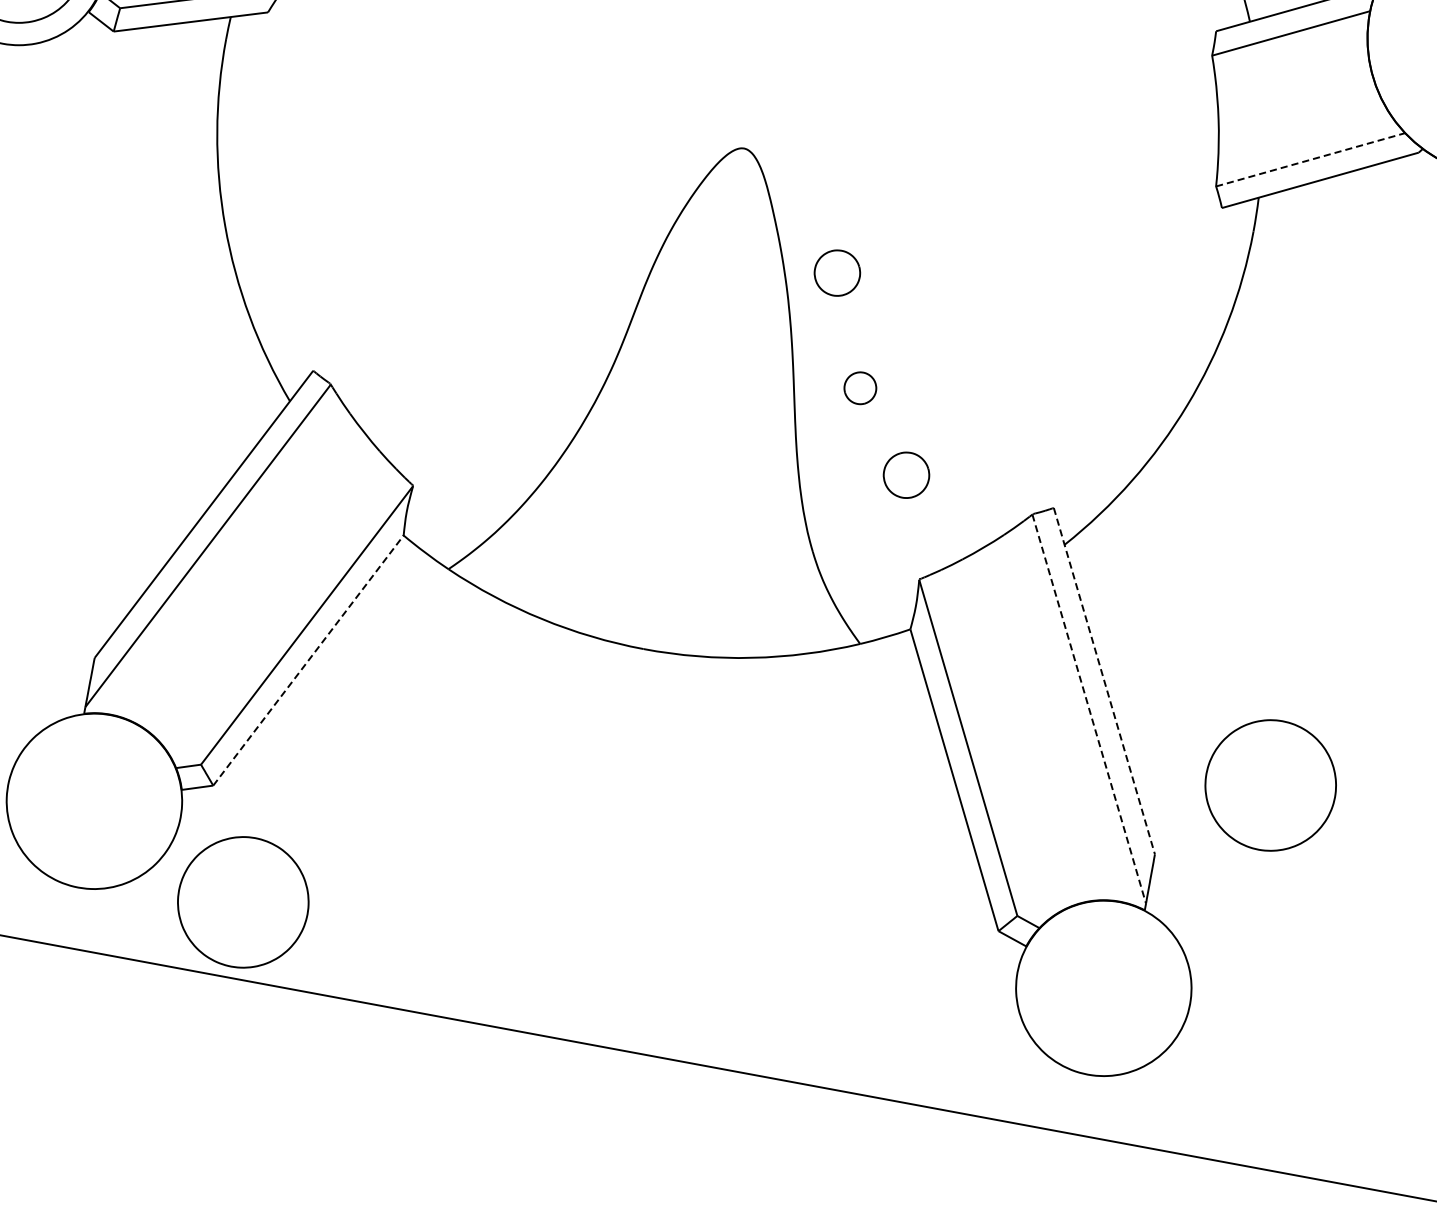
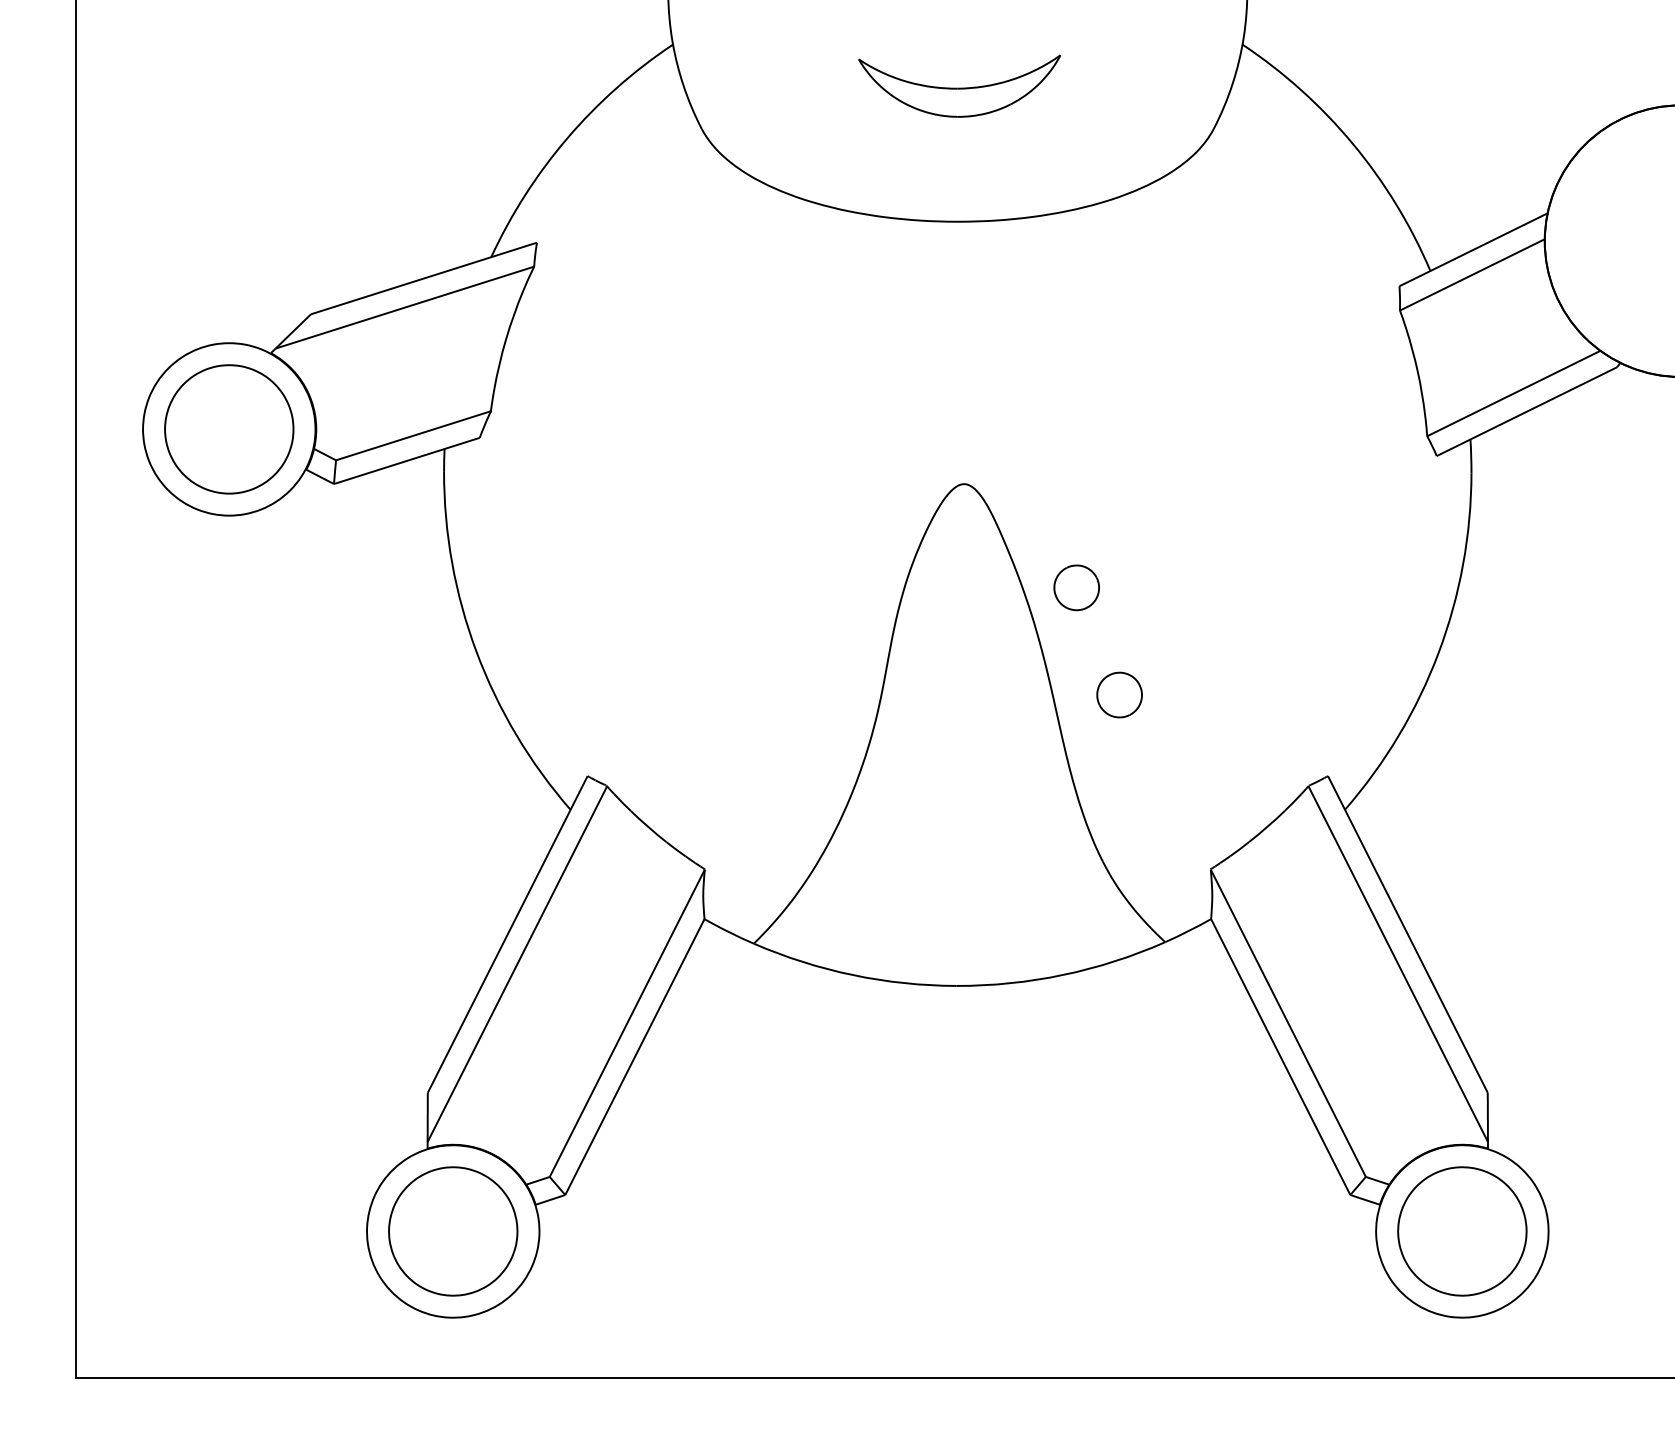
line: (1310, 159) -> (1513, 393), dashed -> solid
part: (860, 387) -> (1119, 694), size x1.43
part: (906, 474) -> (1179, 770), removed
line: (309, 660) -> (635, 1056), dashed -> solid
line: (1104, 681) -> (1408, 934), dashed -> solid
line: (1089, 709) -> (1398, 964), dashed -> solid
part: (1270, 785) -> (1462, 1231), moved
part: (243, 902) -> (453, 1231), moved

